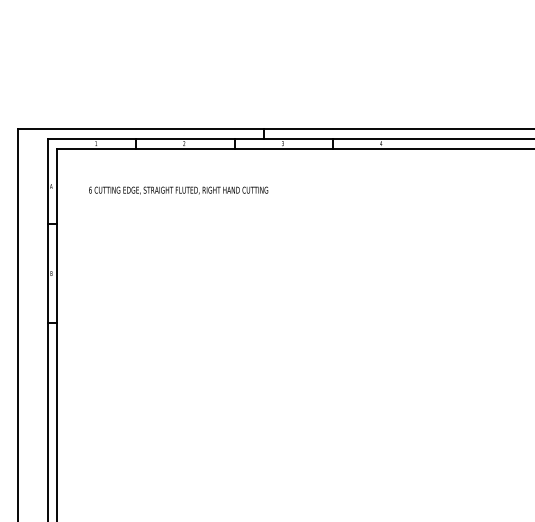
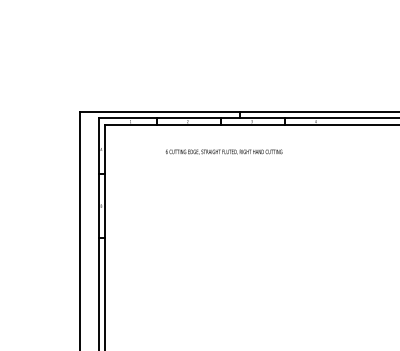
text: (179, 189) -> (224, 151), moved

